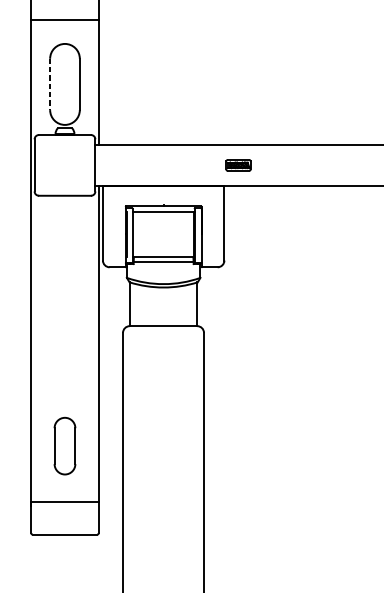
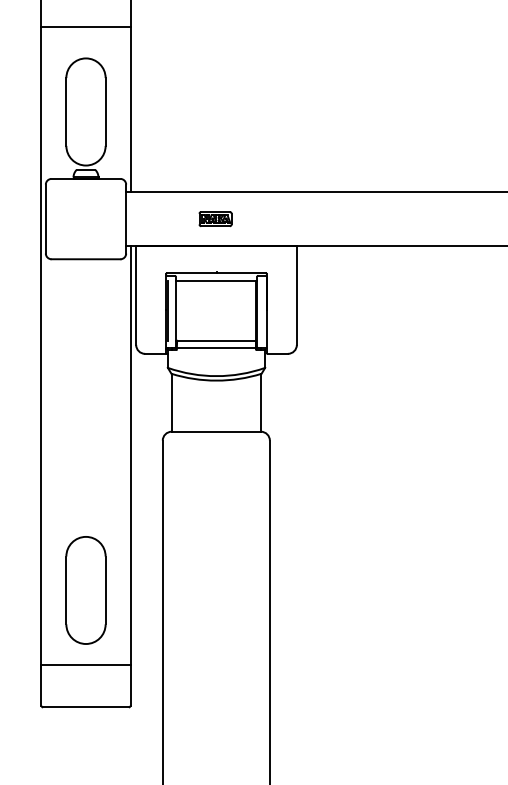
line: (50, 84) -> (66, 112), dashed -> solid
part: (238, 165) -> (215, 219), moved
part: (64, 446) -> (85, 590), size x1.43

